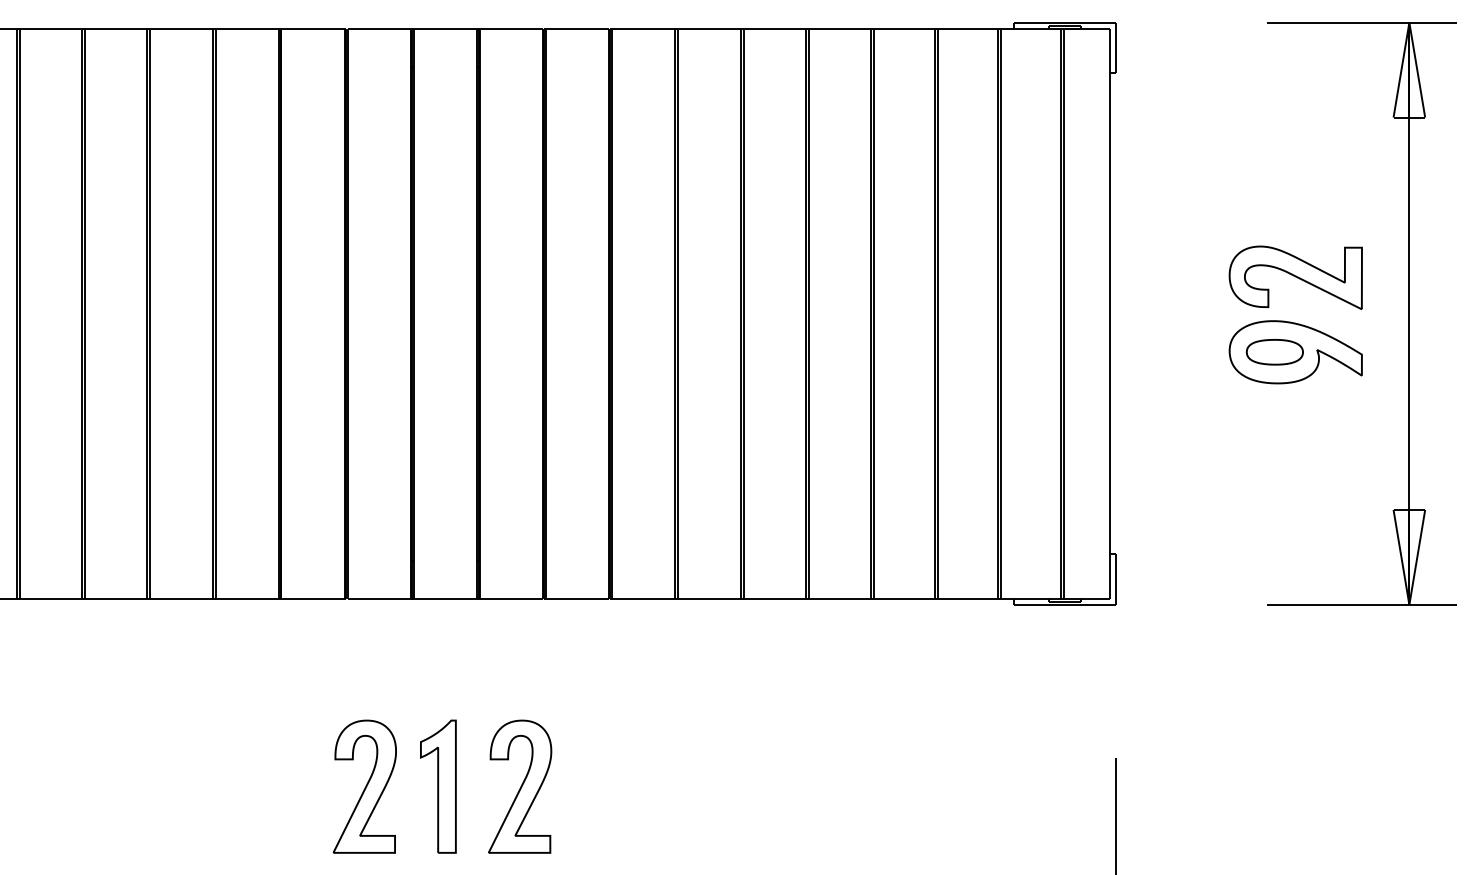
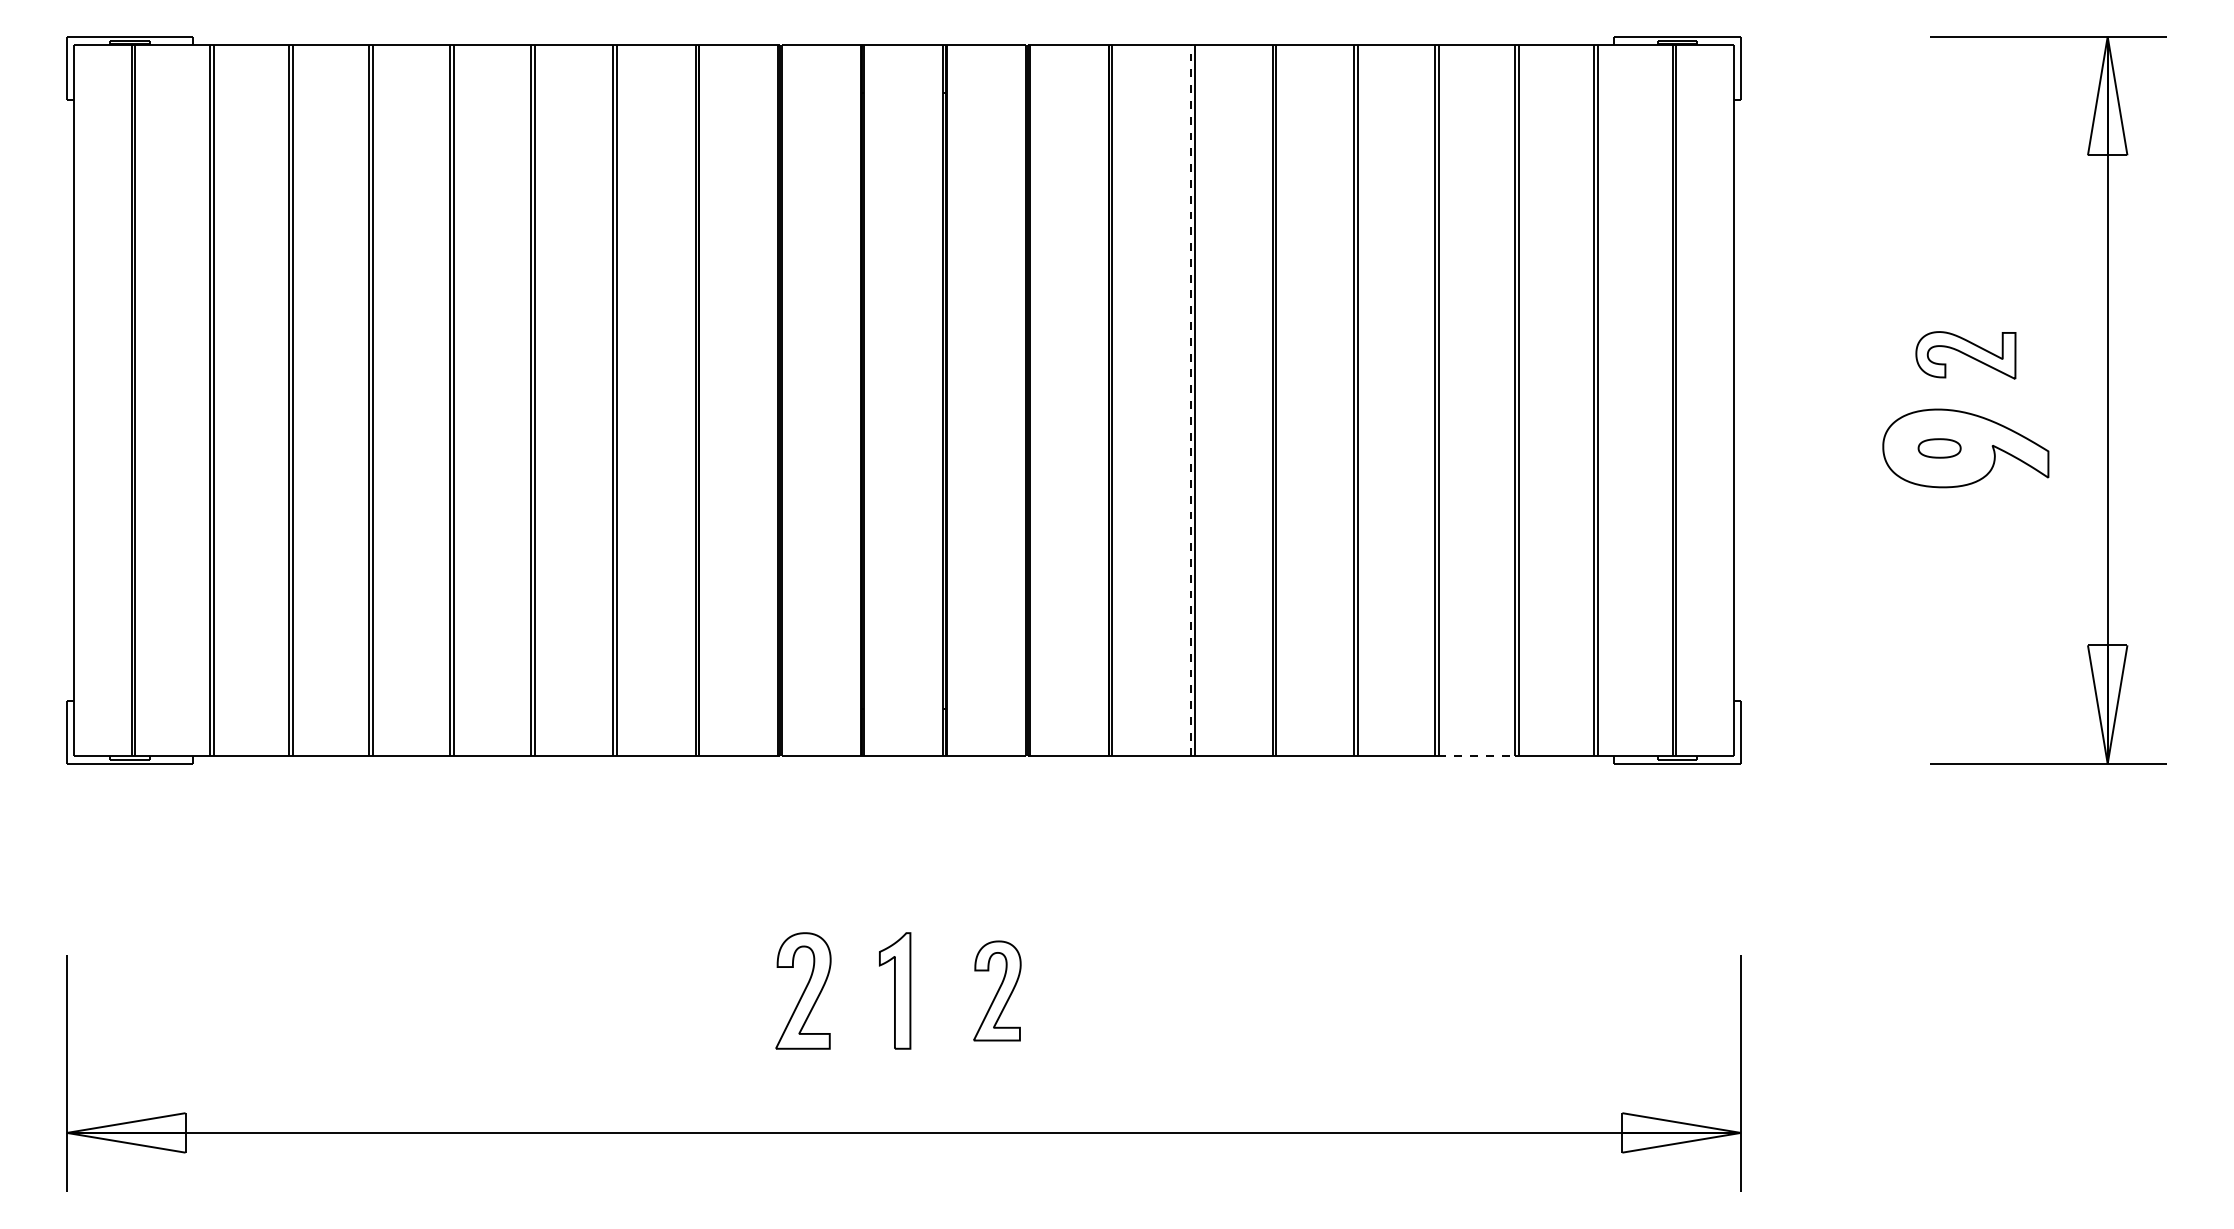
part: (1295, 277) -> (1965, 355), size x0.6
line: (674, 313) -> (1190, 400), solid -> dashed
part: (1274, 352) -> (1939, 448), size x0.6
line: (904, 598) -> (1477, 756), solid -> dashed
part: (364, 786) -> (803, 990), size x0.7
part: (437, 786) -> (894, 990), size x0.7
part: (520, 786) -> (997, 990), size x0.6

